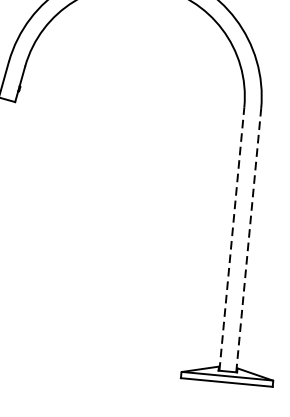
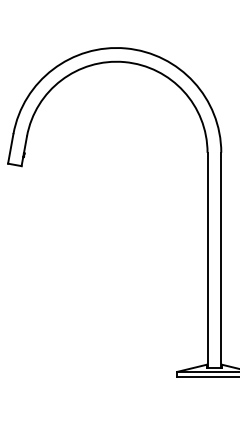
line: (231, 239) -> (207, 260), dashed -> solid
line: (248, 240) -> (221, 260), dashed -> solid

